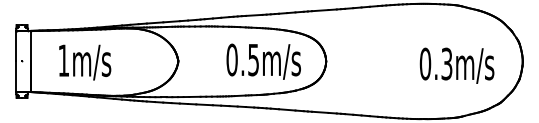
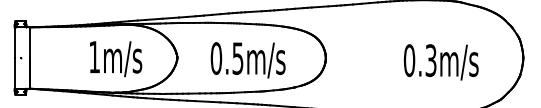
text: (263, 61) -> (247, 60), moved
text: (85, 62) -> (116, 59), moved
text: (456, 65) -> (440, 62), moved

